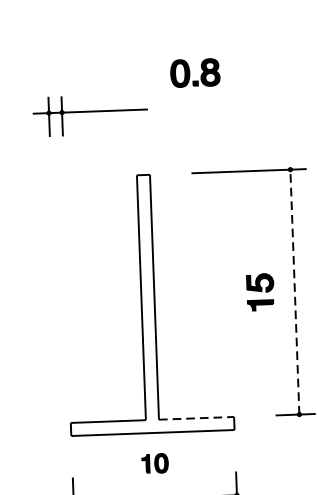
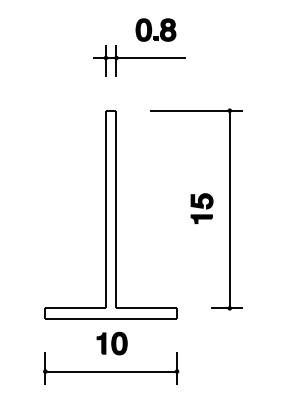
part: (90, 114) -> (139, 60), moved
line: (294, 292) -> (229, 209), dashed -> solid
line: (197, 418) -> (147, 308), dashed -> solid
part: (154, 463) -> (111, 343), size x1.43

